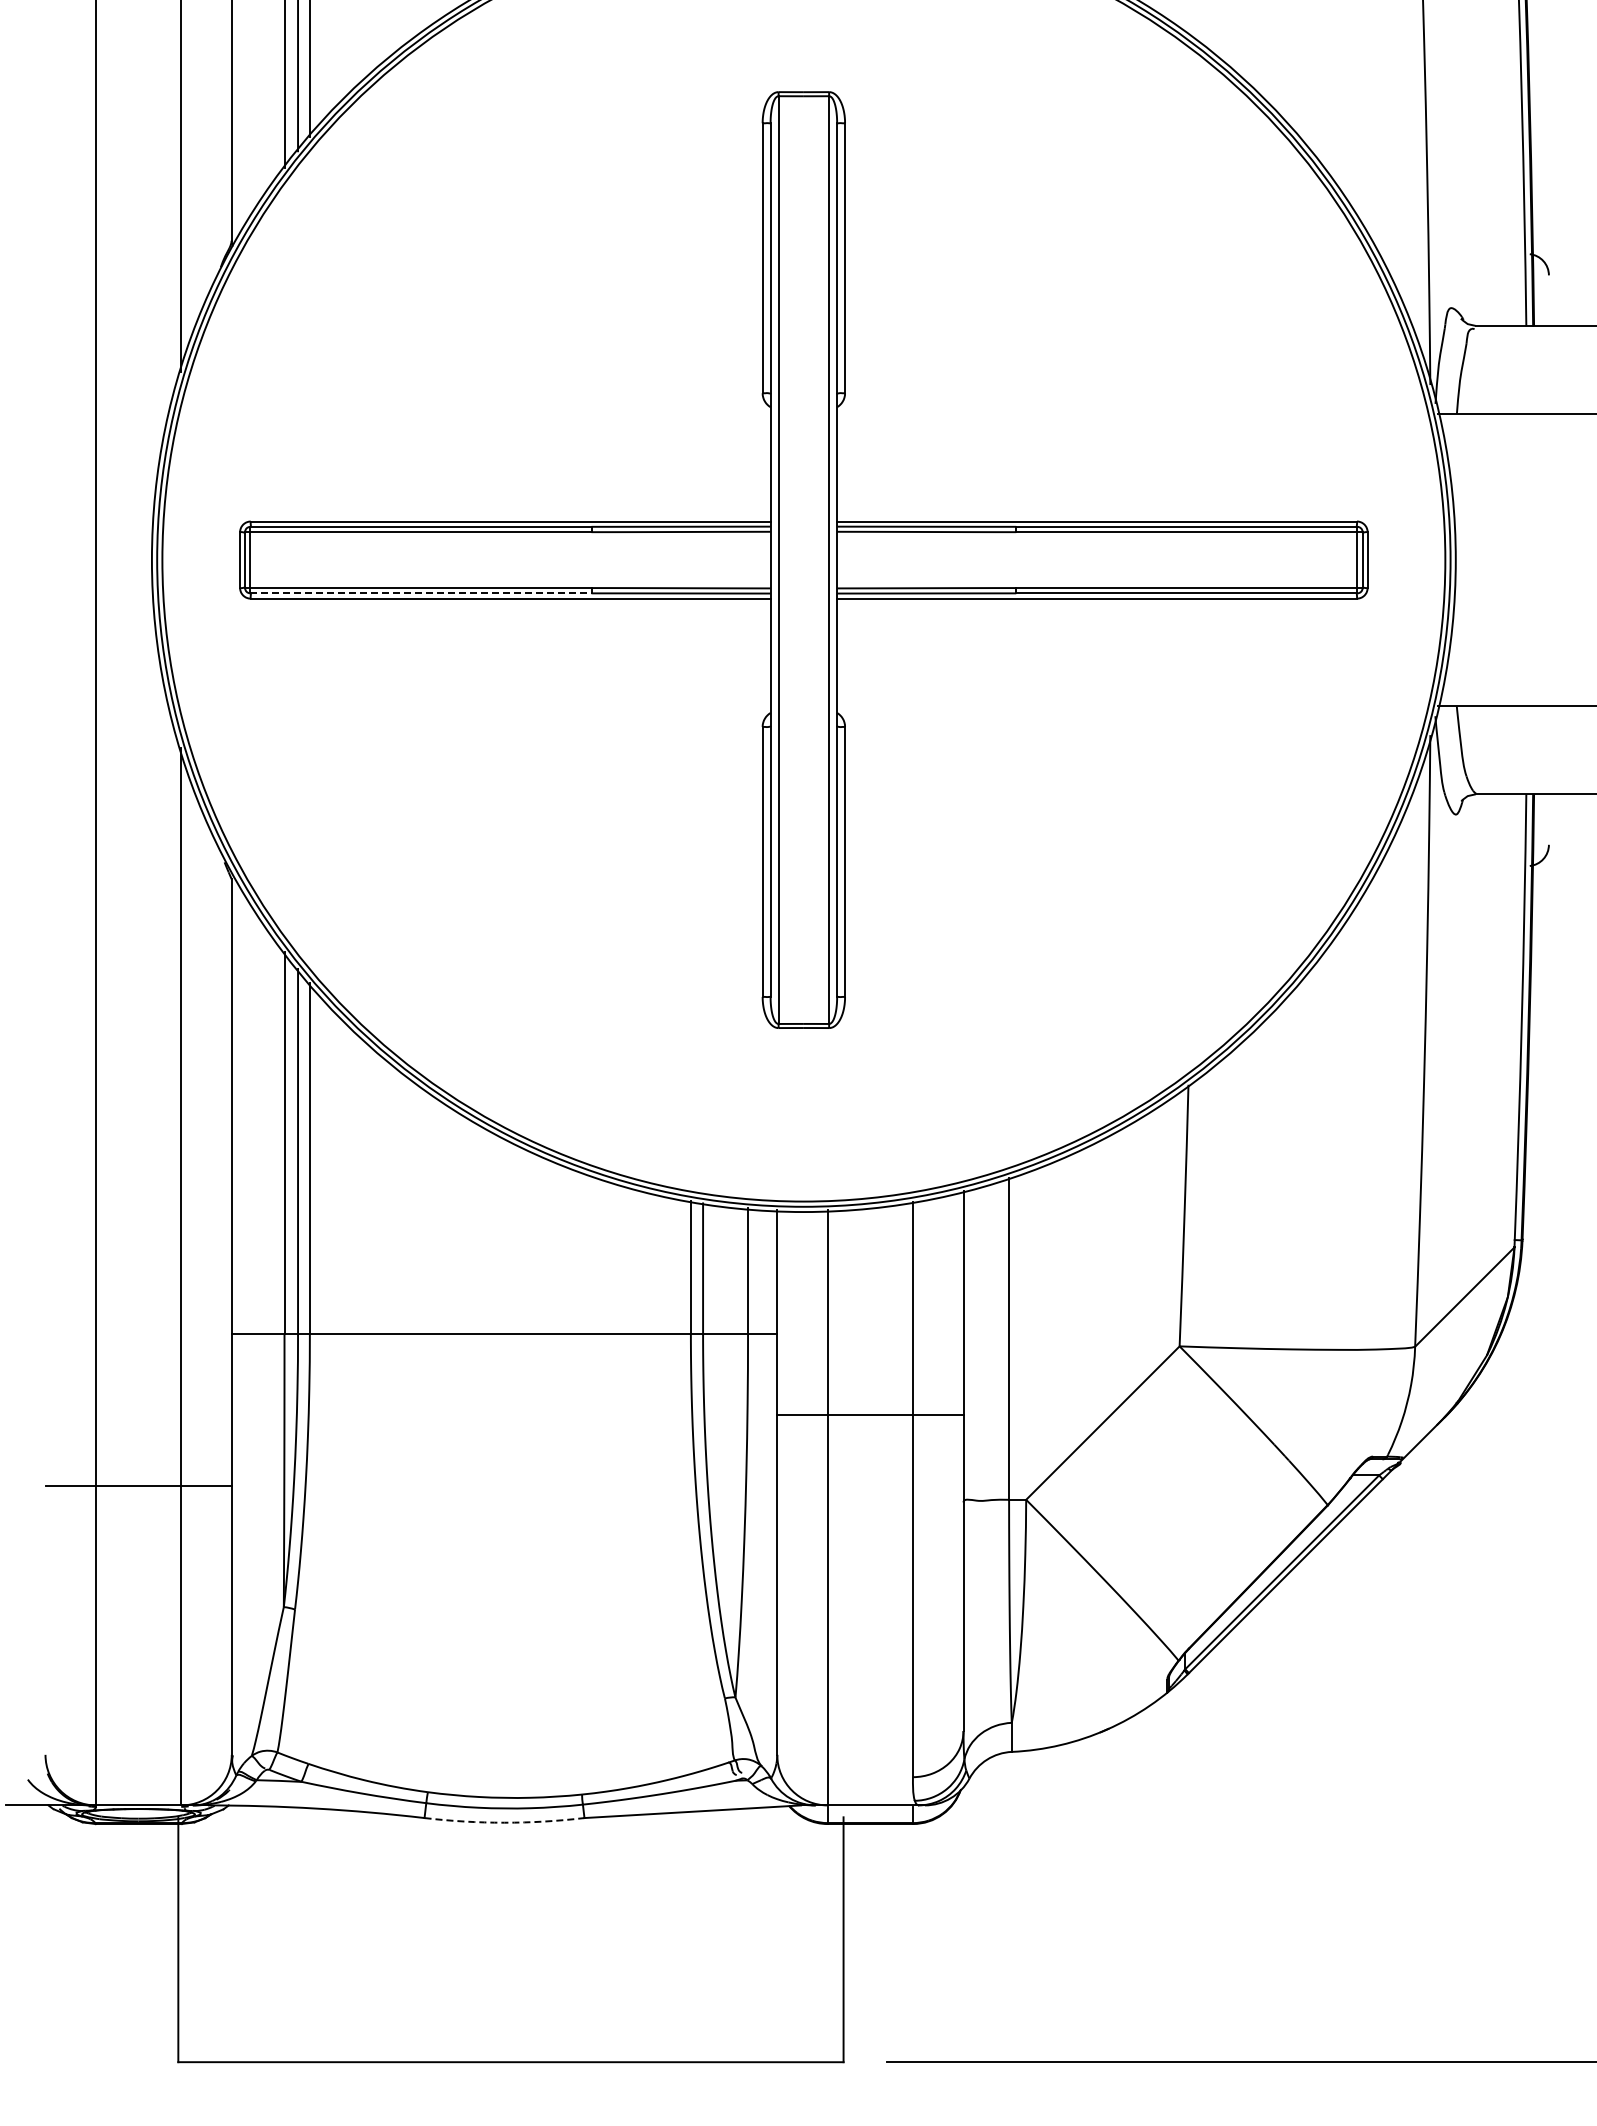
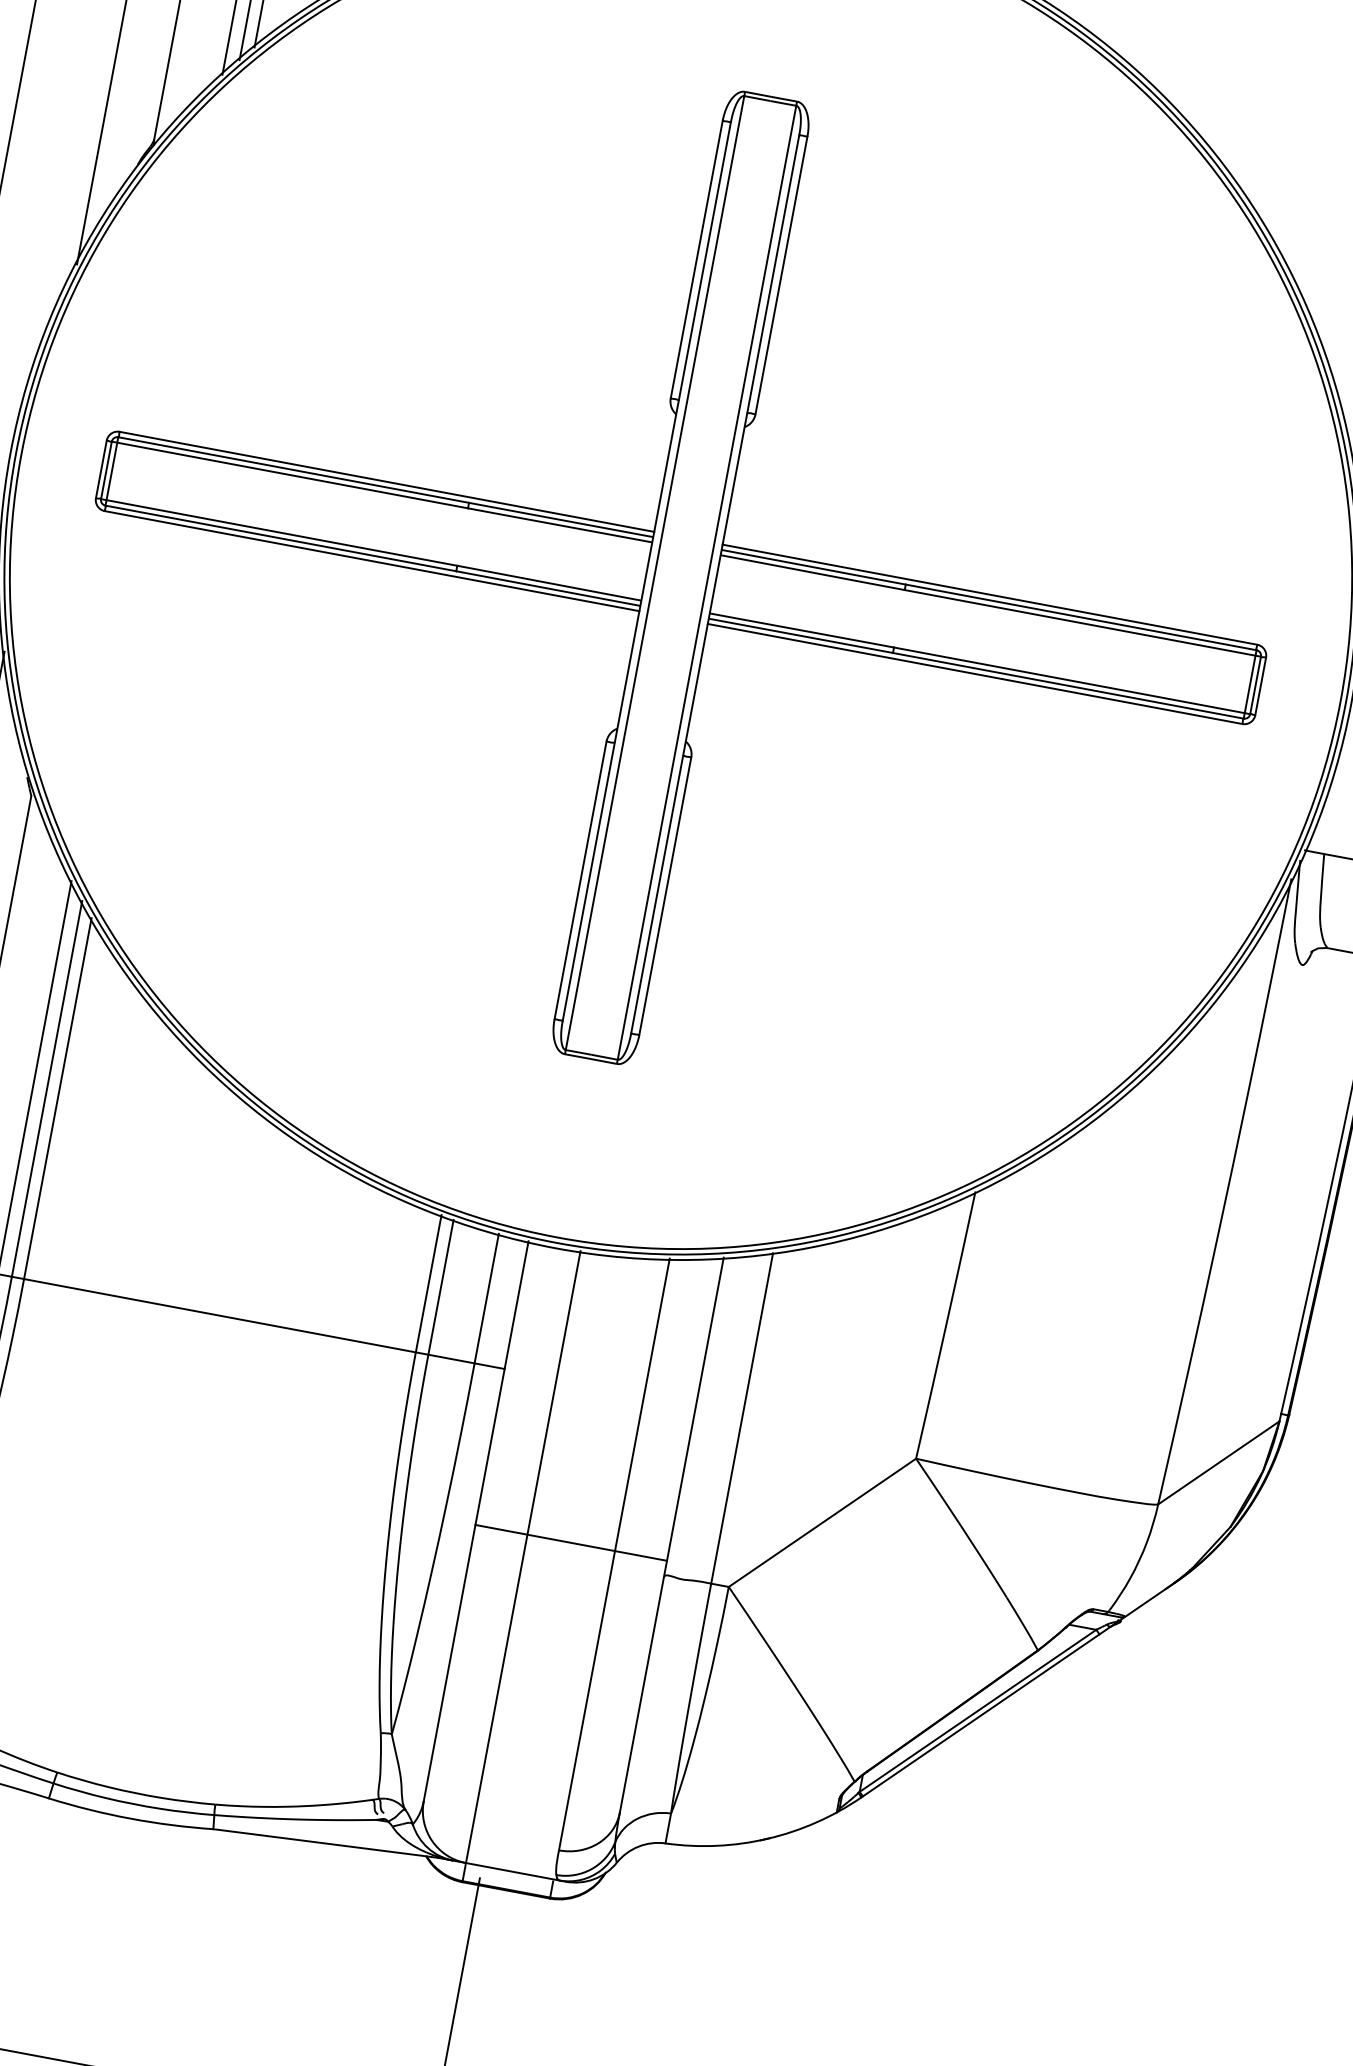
line: (420, 593) -> (280, 538), dashed -> solid
line: (870, 1415) -> (571, 1543), moved
arc: (504, 1822) -> (130, 1818), dashed -> solid

